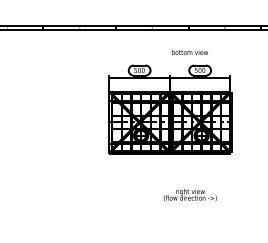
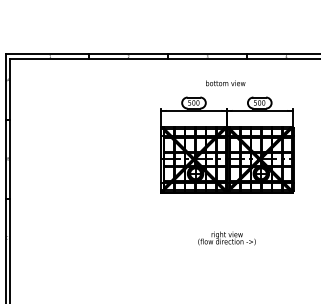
text: (189, 52) -> (225, 83), moved
text: (189, 195) -> (226, 238), moved

